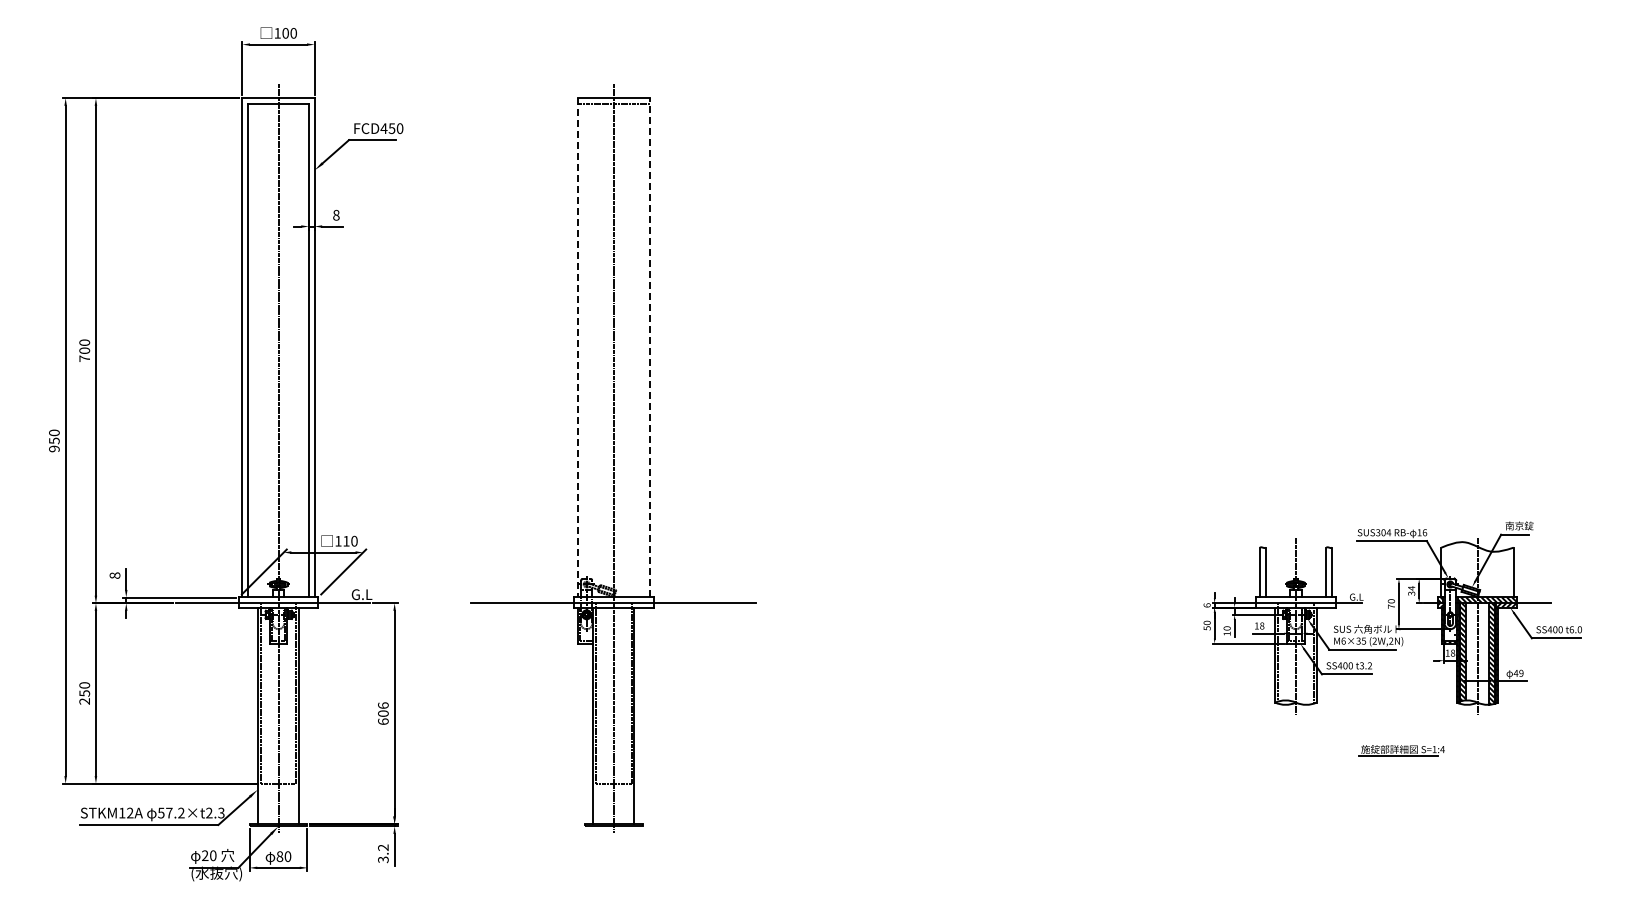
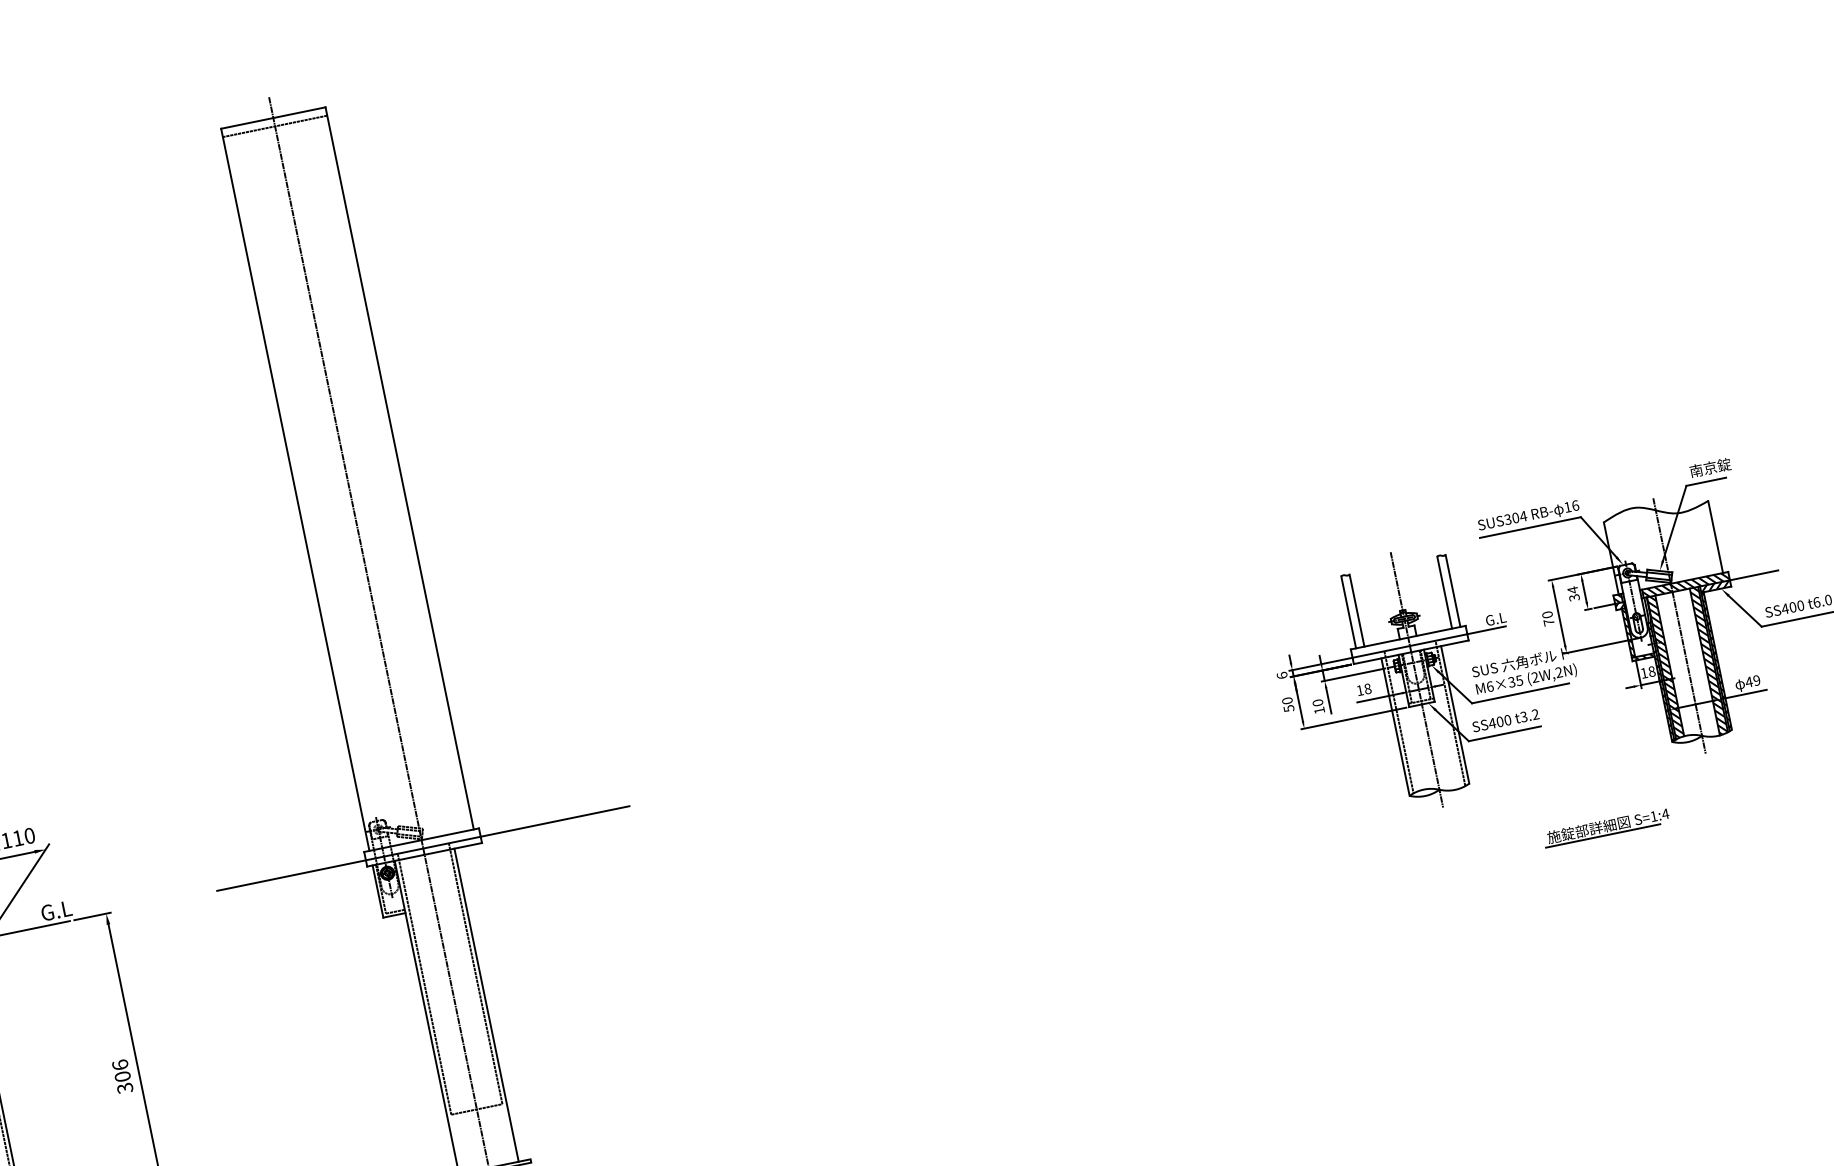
line: (577, 347) -> (294, 489), dashed -> solid
line: (649, 347) -> (398, 468), dashed -> solid
text: (383, 721) -> (125, 1087), 606 -> 306

